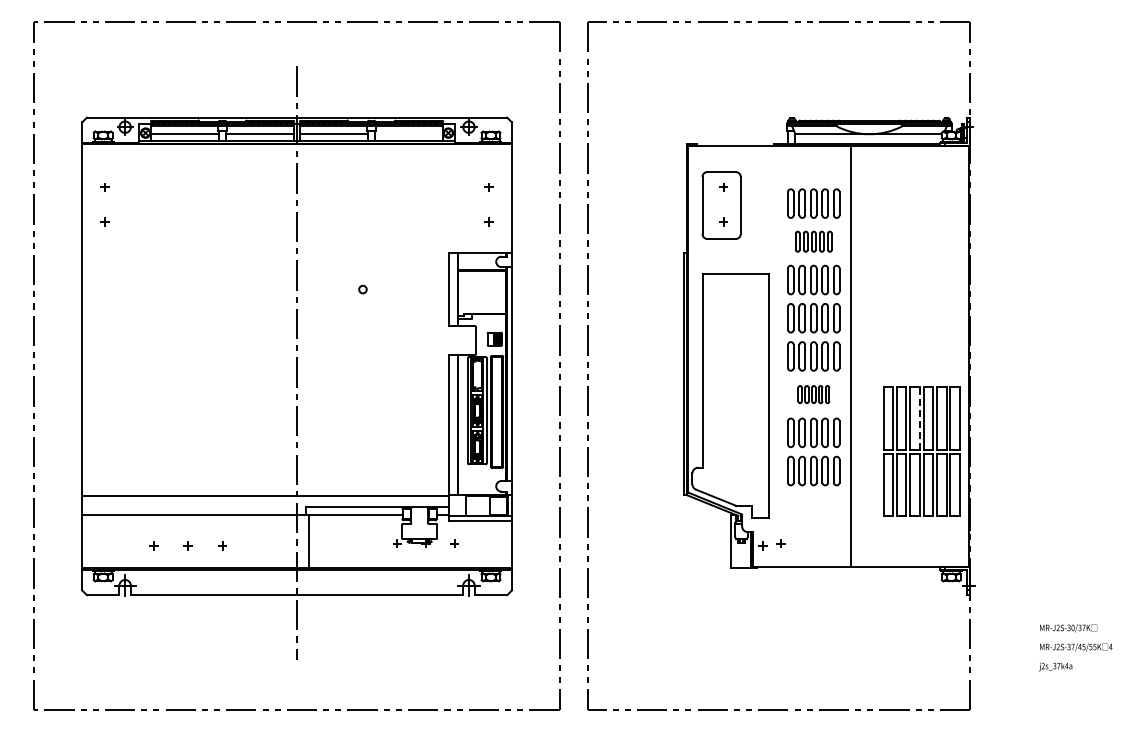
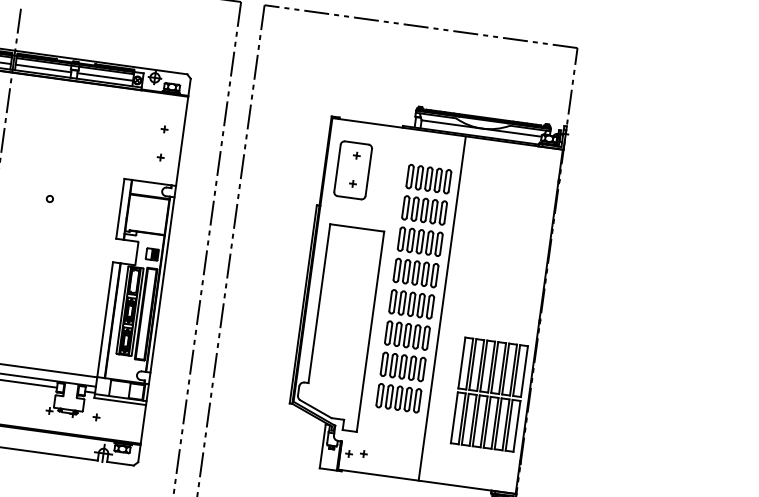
line: (409, 134) -> (105, 77), added
part: (813, 241) -> (424, 210), size x1.43
part: (813, 394) -> (407, 335), size x1.67
line: (919, 418) -> (491, 367), dashed -> solid

